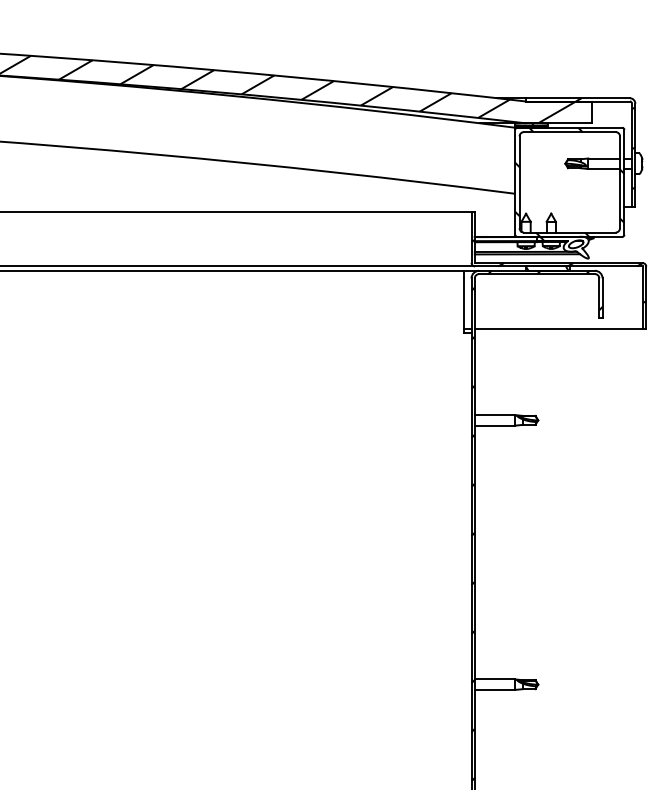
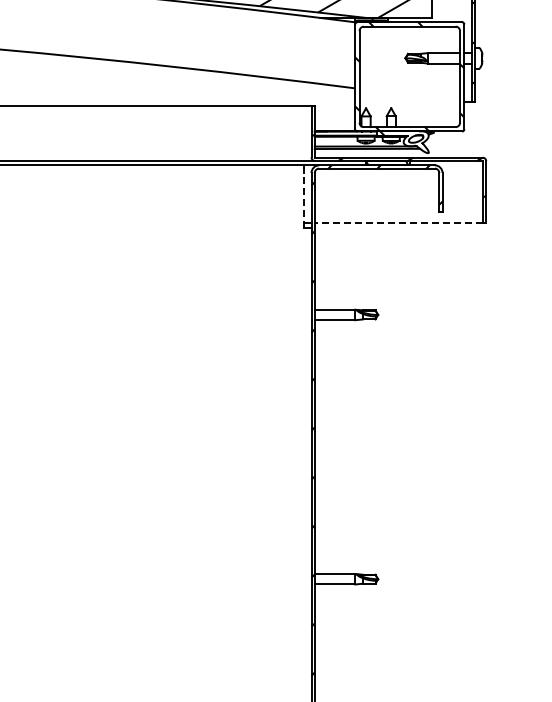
line: (463, 305) -> (303, 200), solid -> dashed
line: (558, 328) -> (398, 223), solid -> dashed

